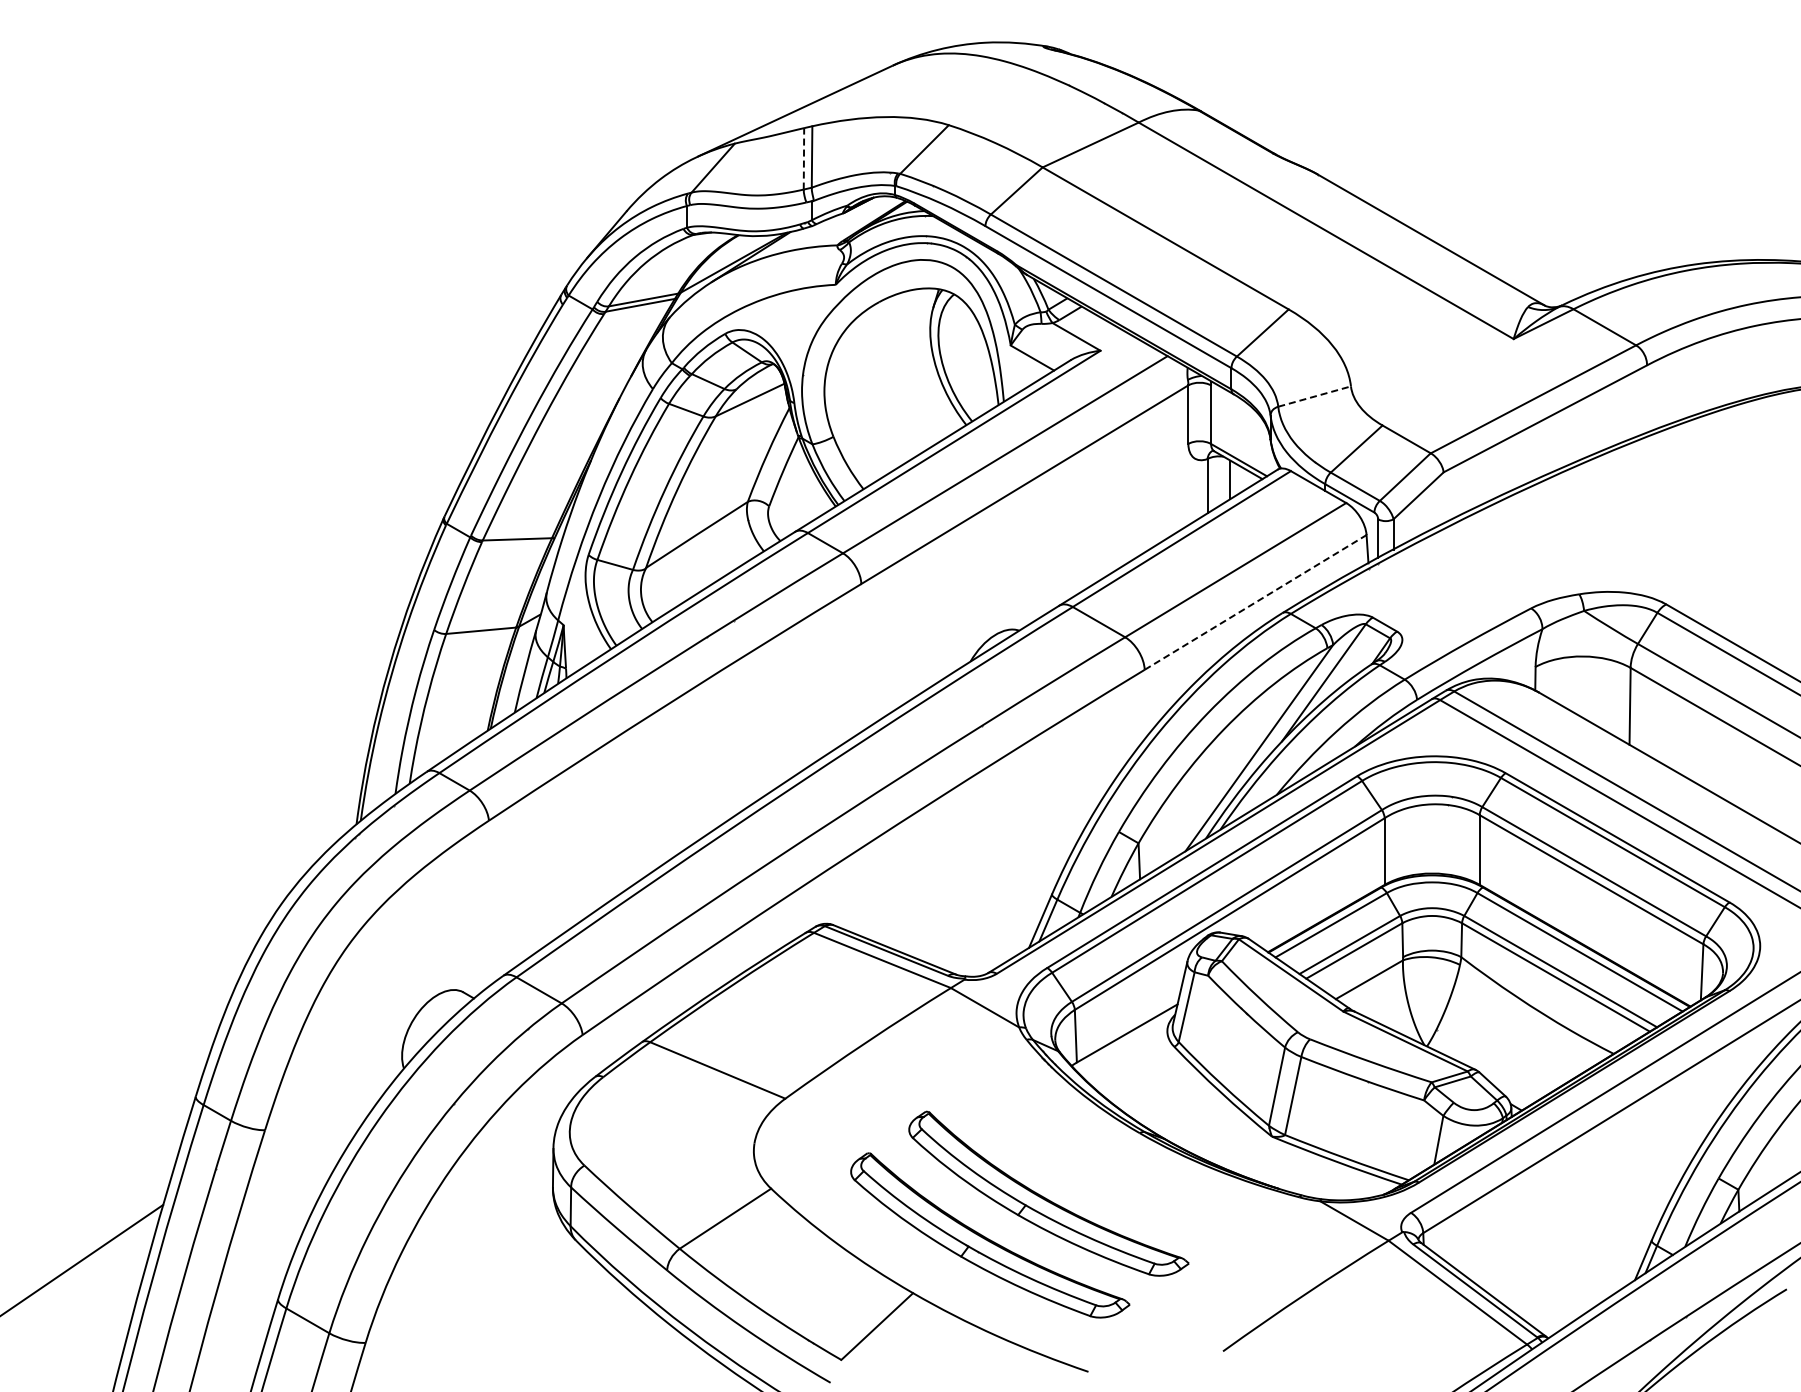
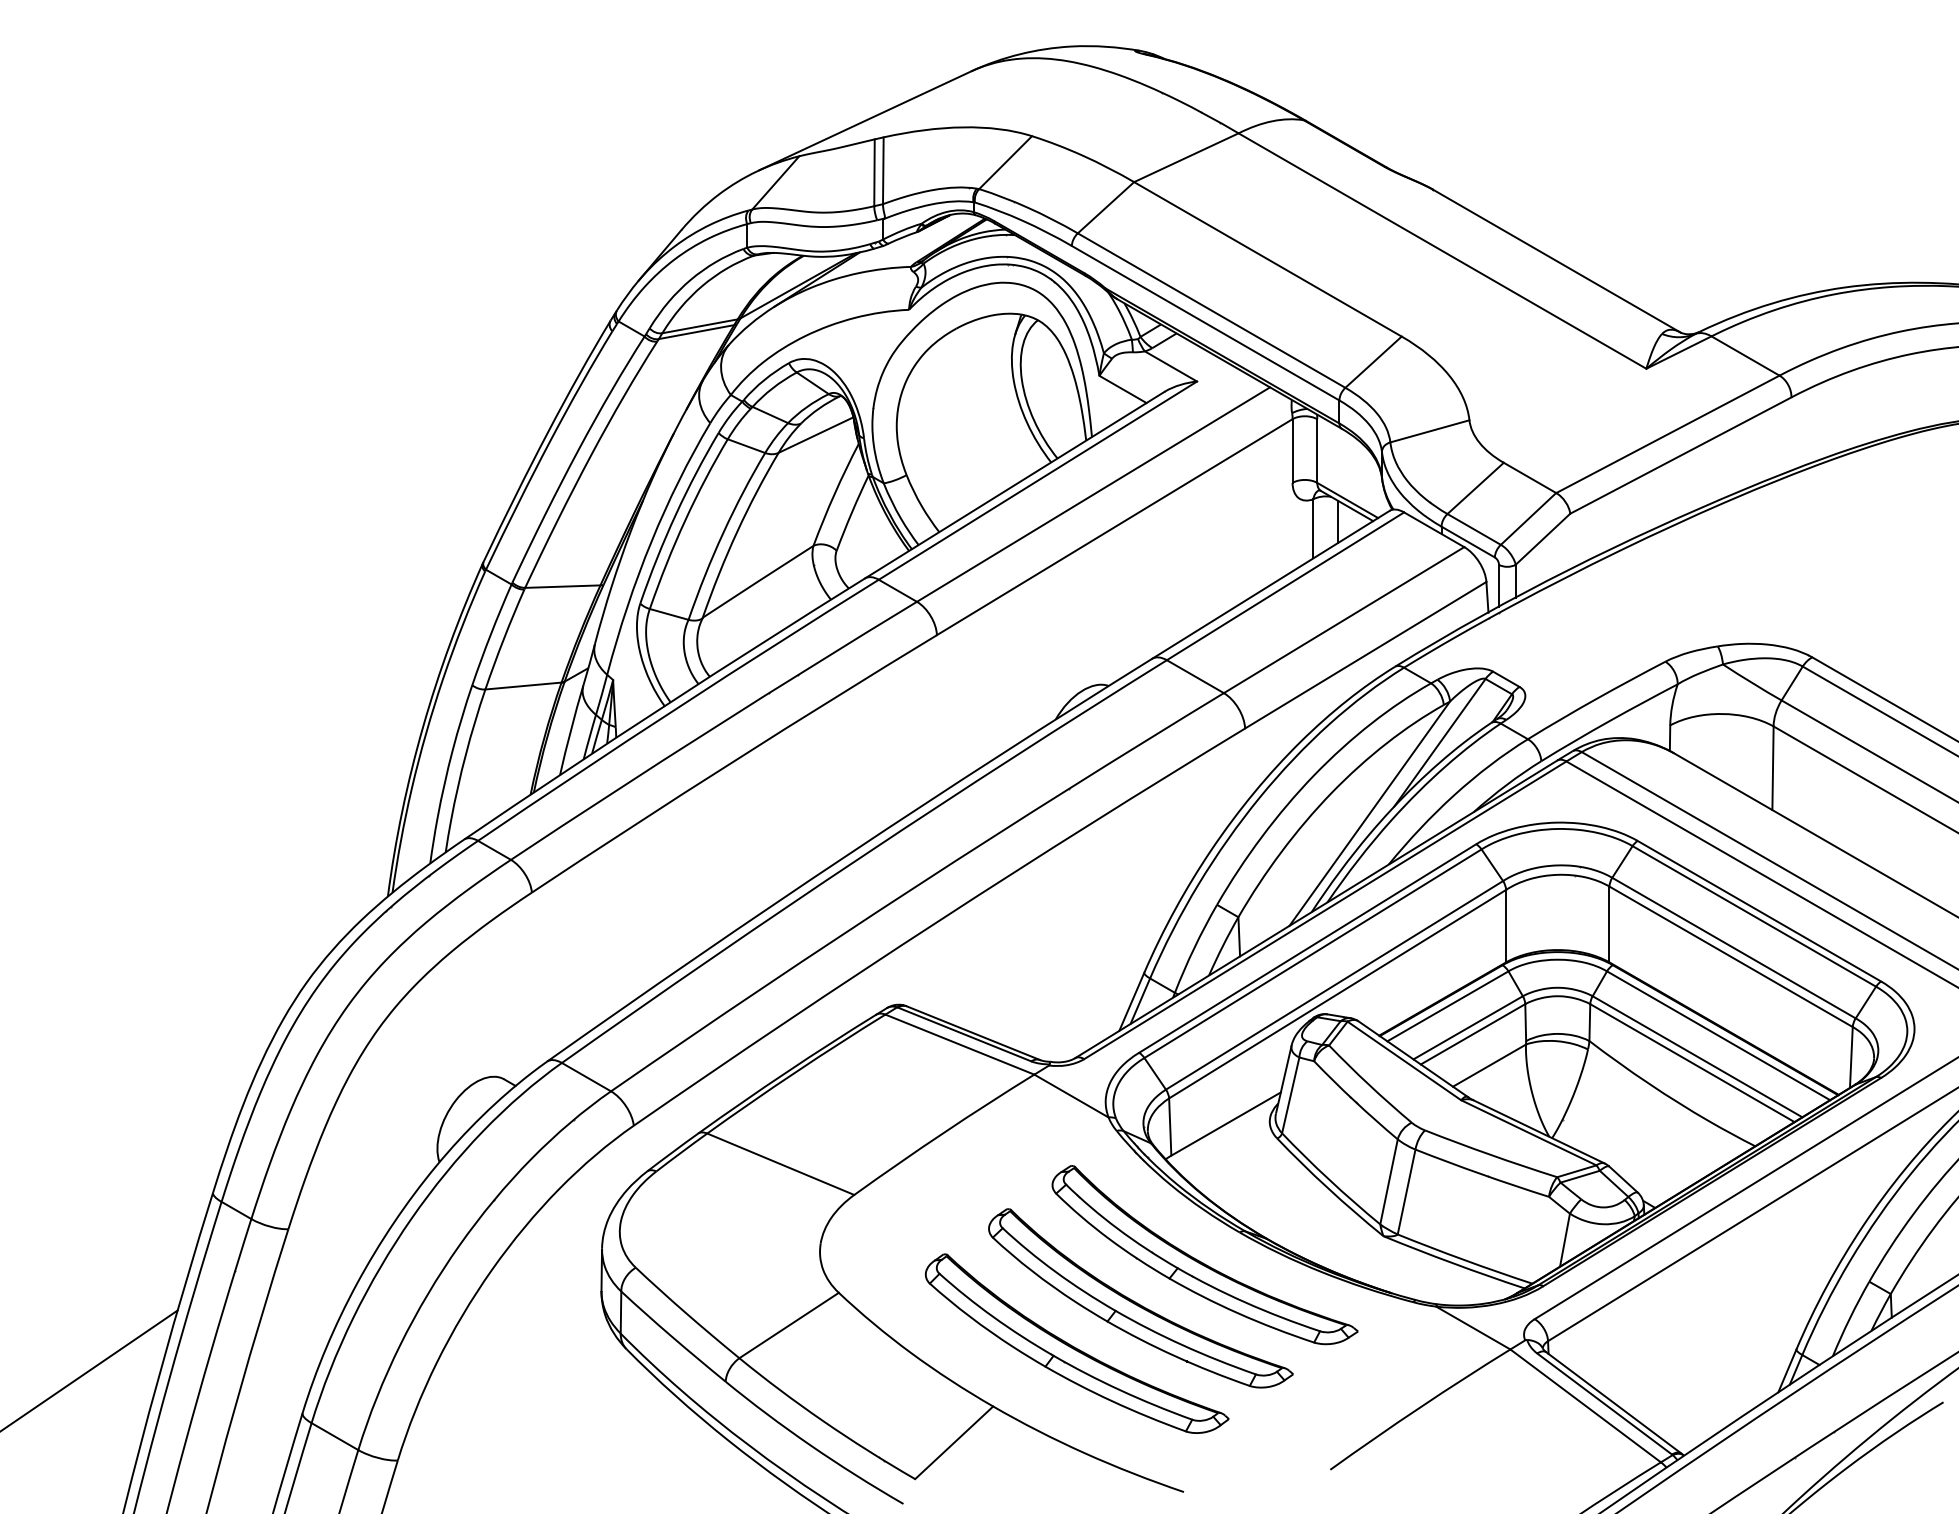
line: (803, 158) -> (874, 172), dashed -> solid
line: (1314, 396) -> (1429, 431), dashed -> solid
line: (1255, 602) -> (1365, 655), dashed -> solid
part: (1104, 1159) -> (1201, 1261), added

